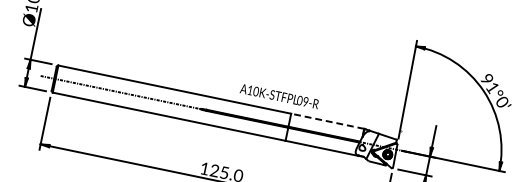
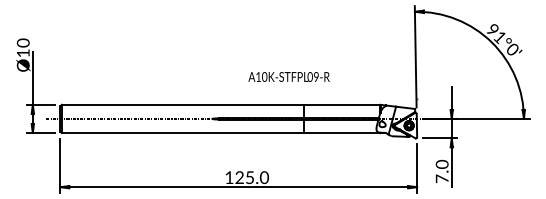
text: (279, 95) -> (288, 76), moved
line: (327, 120) -> (341, 104), dashed -> solid

